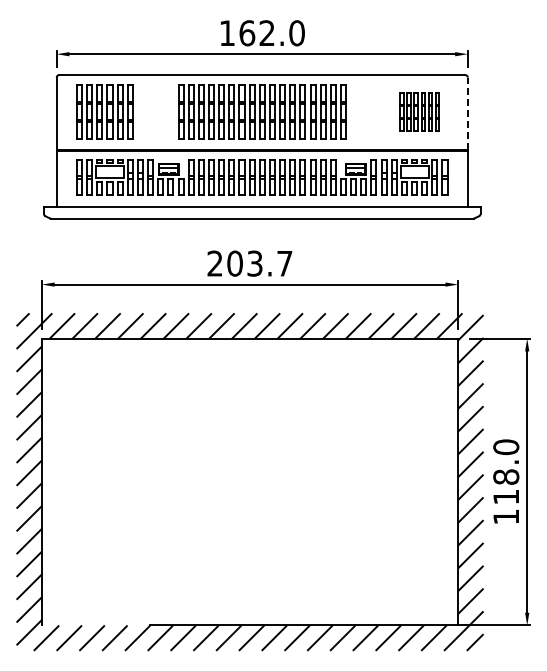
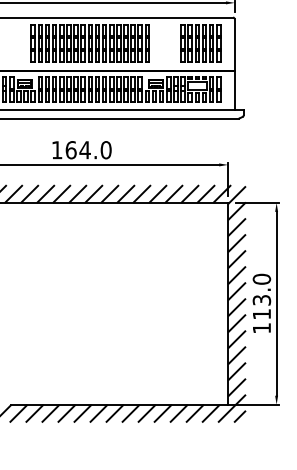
part: (419, 111) -> (200, 43), size x1.43
line: (467, 113) -> (234, 44), dashed -> solid
text: (249, 263) -> (81, 150), 203.7 -> 164.0
text: (506, 476) -> (262, 299), 118.0 -> 113.0

